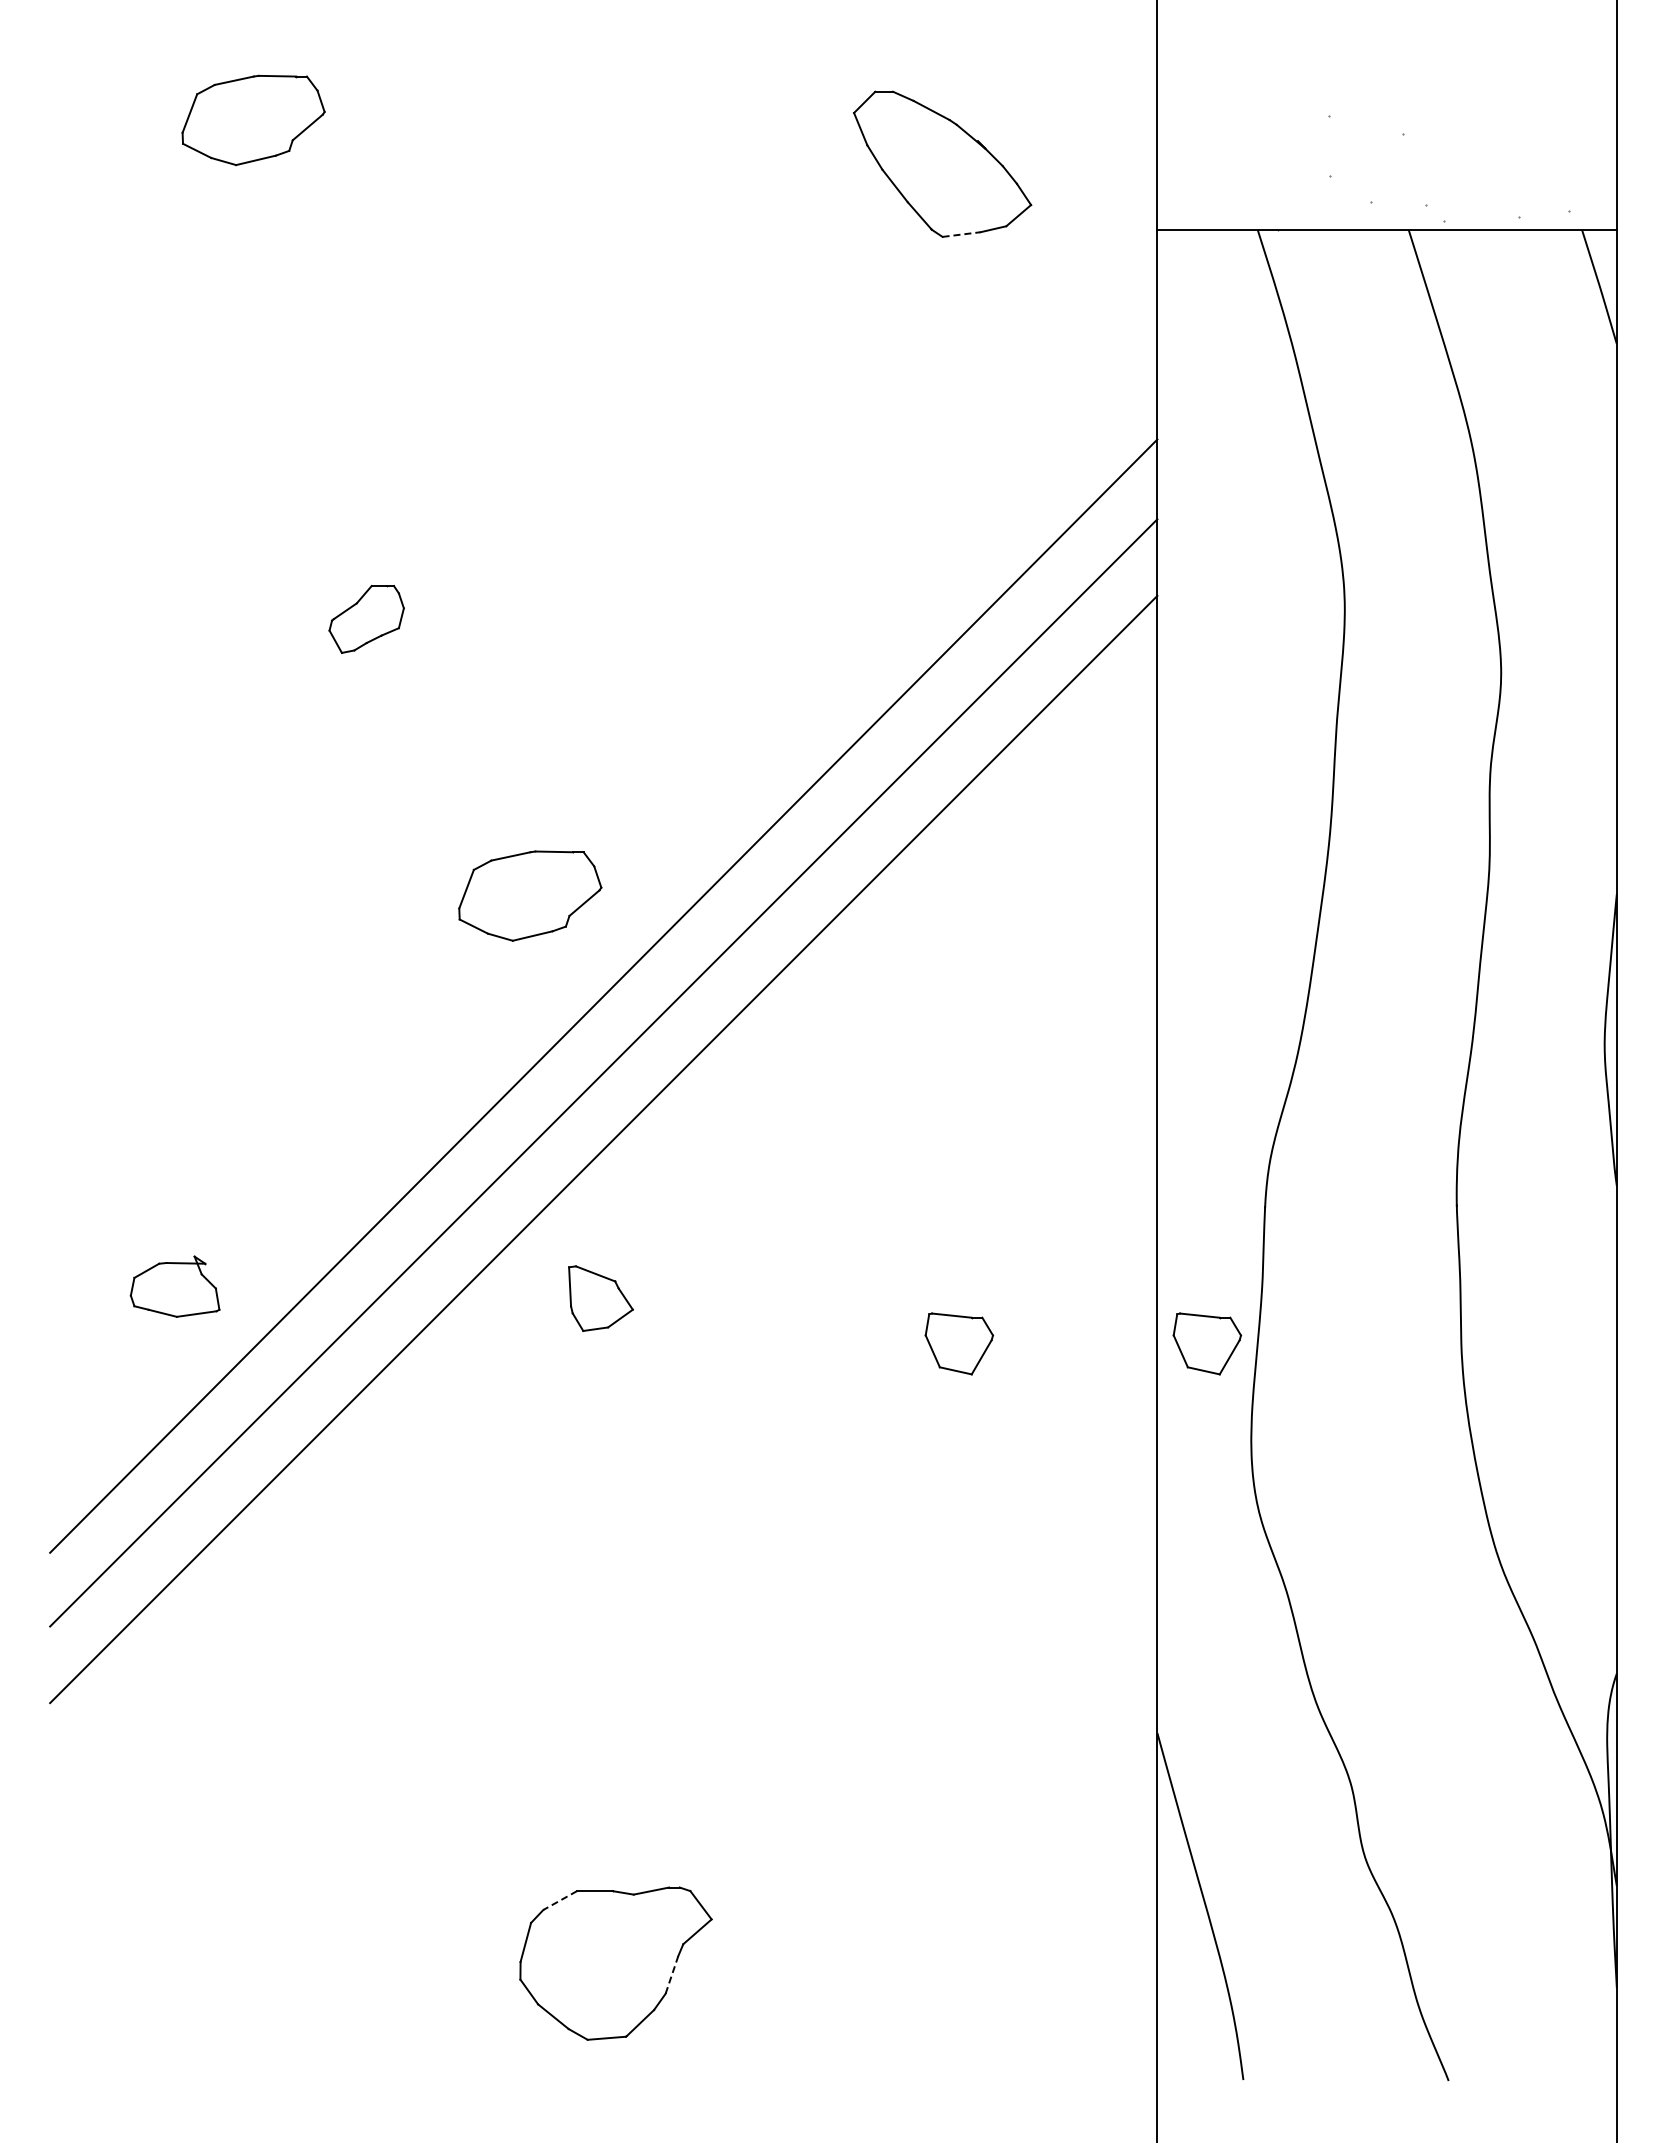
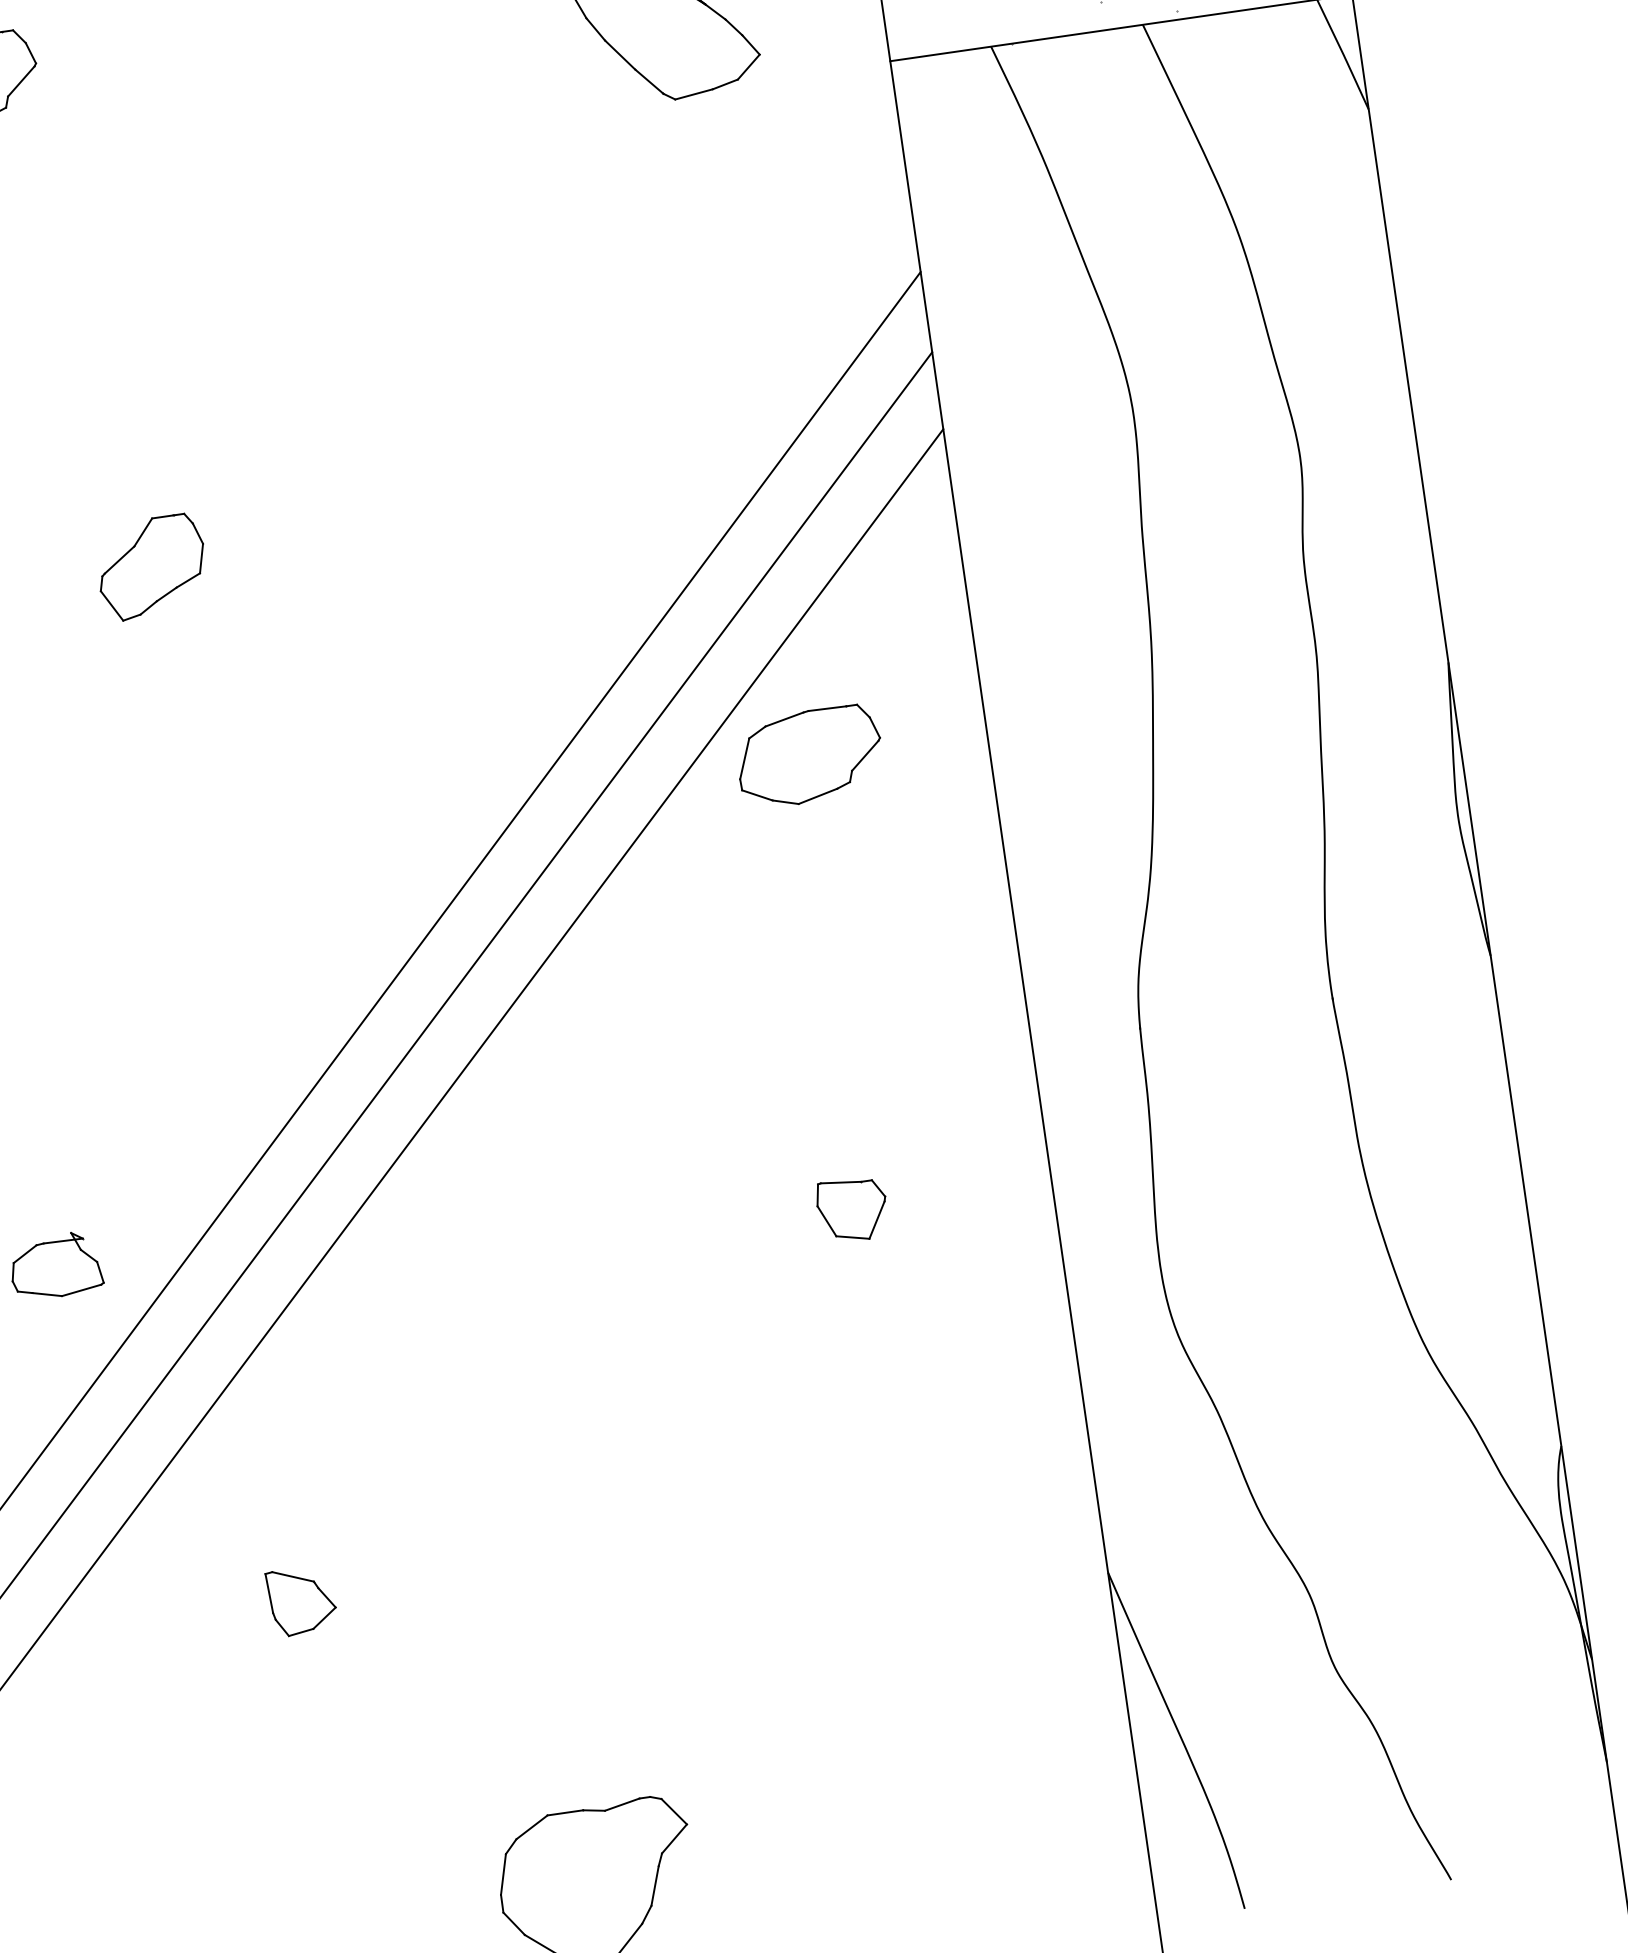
line: (962, 234) -> (695, 94), dashed -> solid
part: (366, 619) -> (151, 567), size x1.43
part: (530, 895) -> (809, 755), moved
part: (600, 1298) -> (301, 1600), moved
part: (1207, 1343) -> (1101, 1173), removed
line: (559, 1900) -> (531, 1827), dashed -> solid
line: (671, 1974) -> (654, 1885), dashed -> solid

